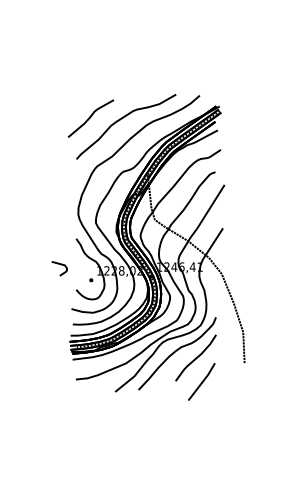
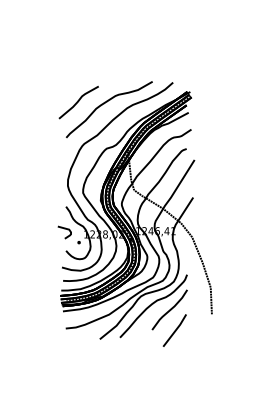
curve: (59, 265) -> (64, 229), moved

